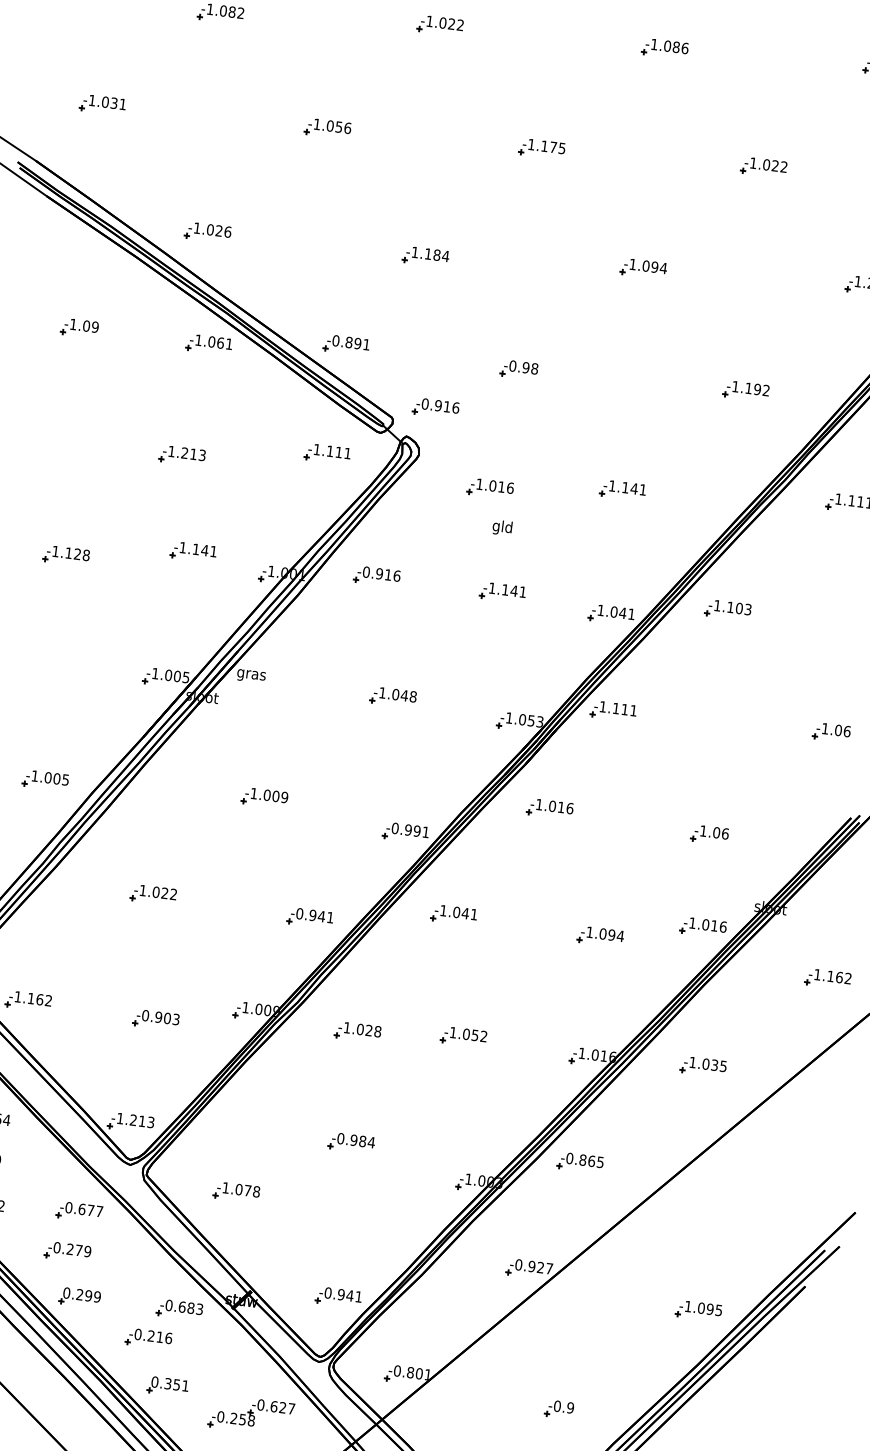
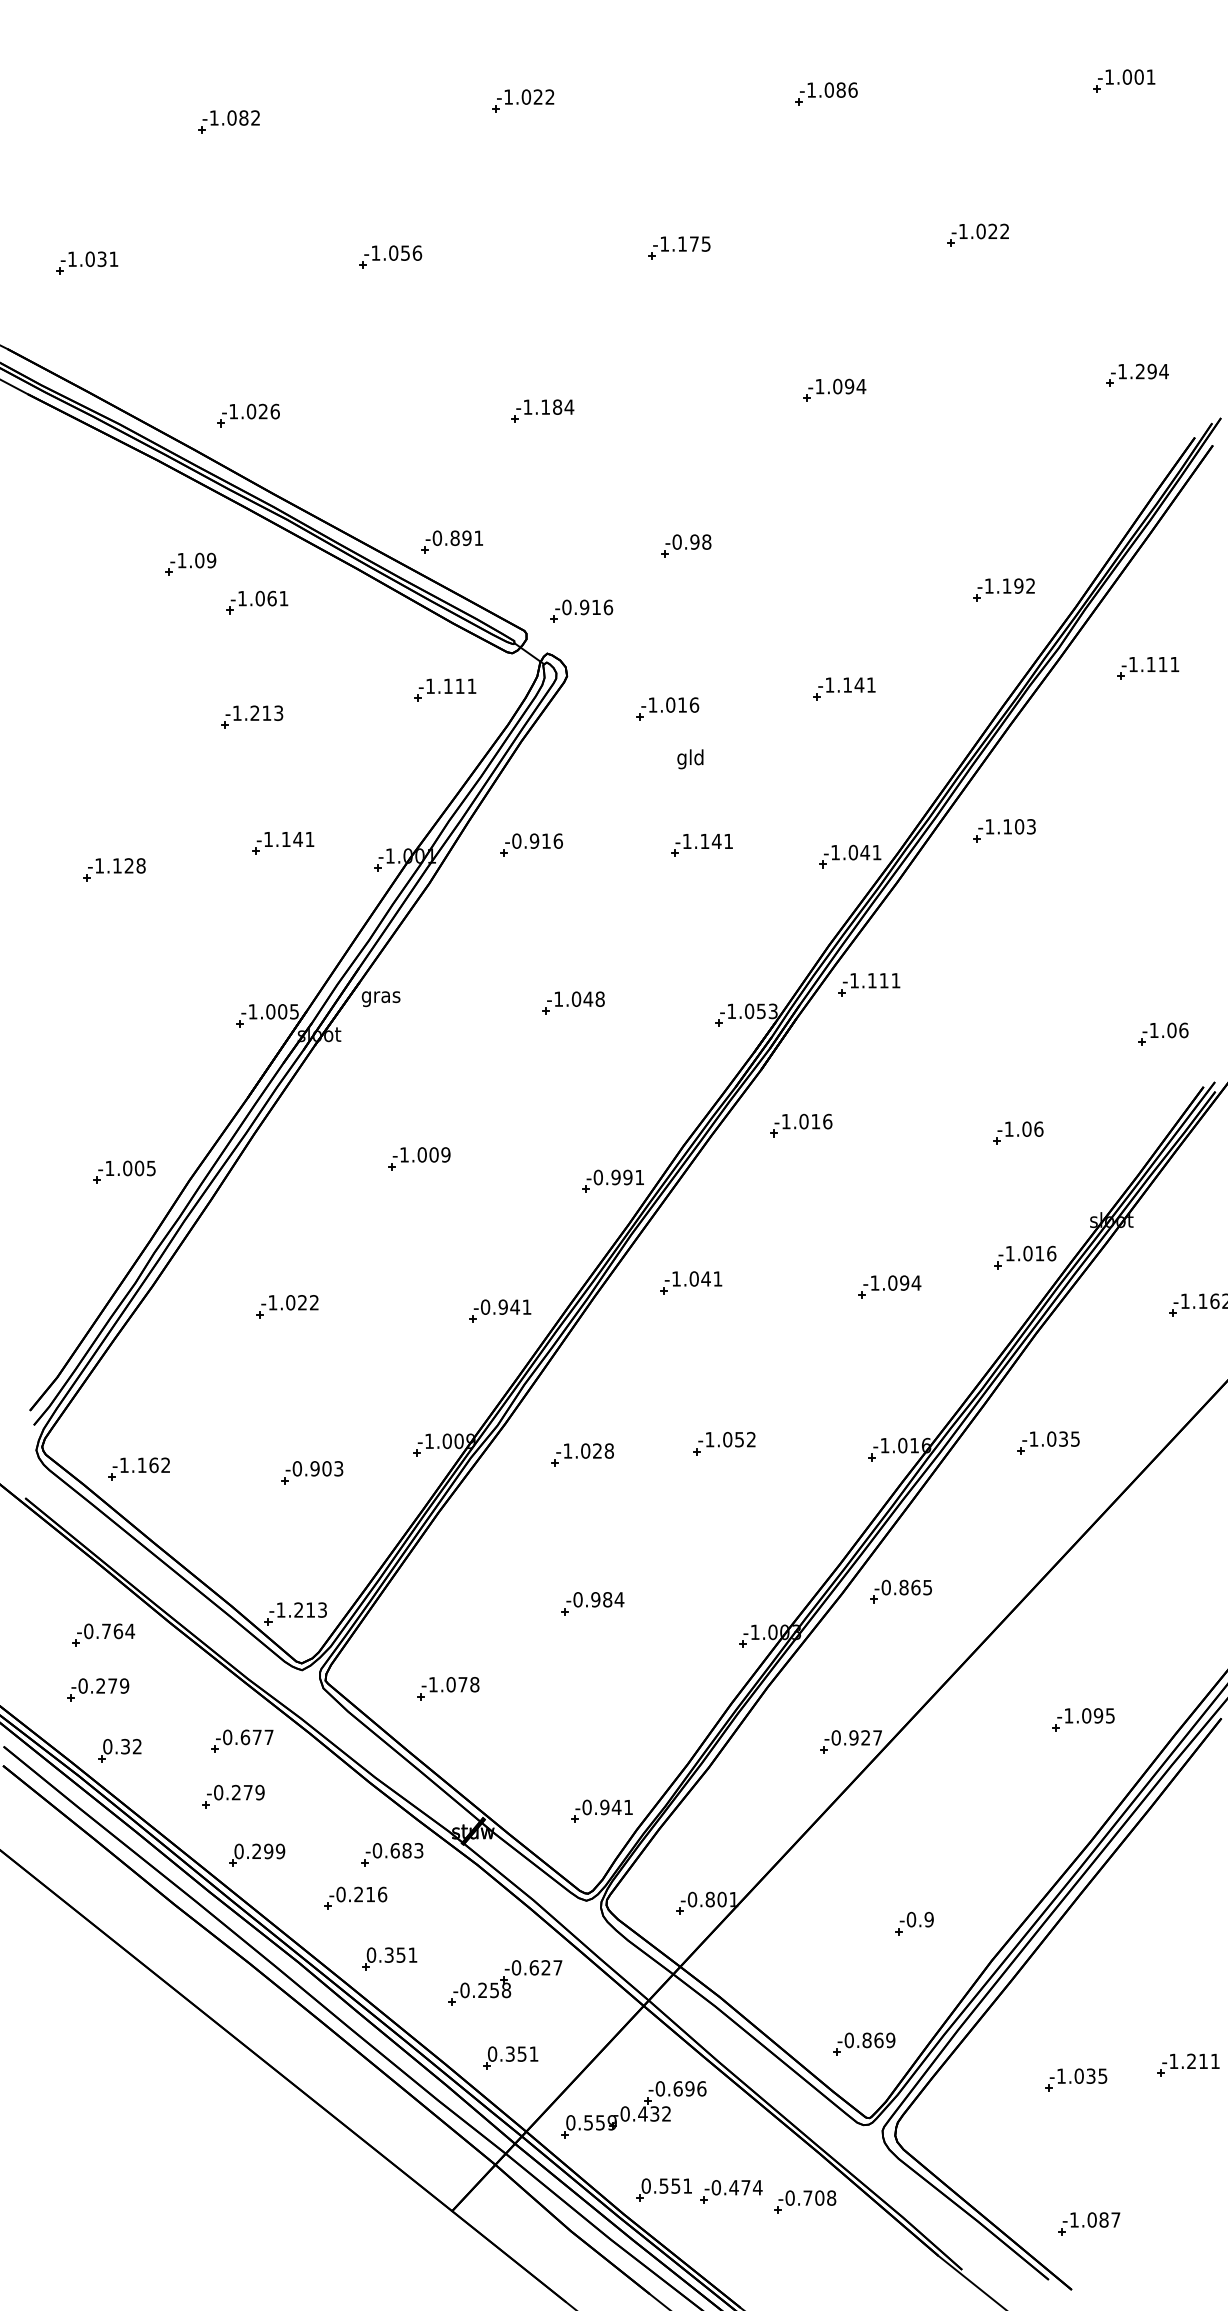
part: (79, 327) -> (190, 563), moved
part: (209, 344) -> (257, 602), moved
part: (745, 390) -> (1003, 589), moved
part: (831, 731) -> (1163, 1033), moved
part: (698, 1310) -> (1083, 1719), moved

